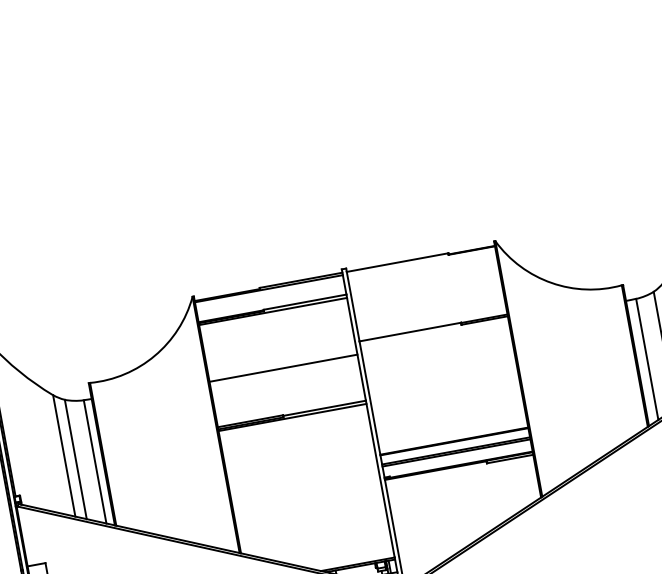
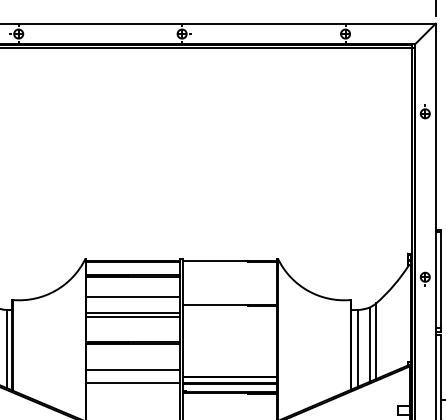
line: (279, 342) -> (133, 296), added
line: (284, 374) -> (133, 316), added
line: (300, 459) -> (133, 370), added
line: (304, 479) -> (133, 383), added

